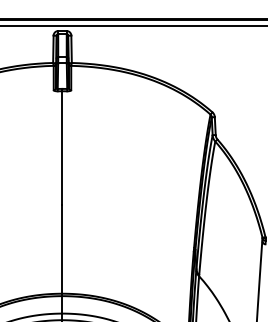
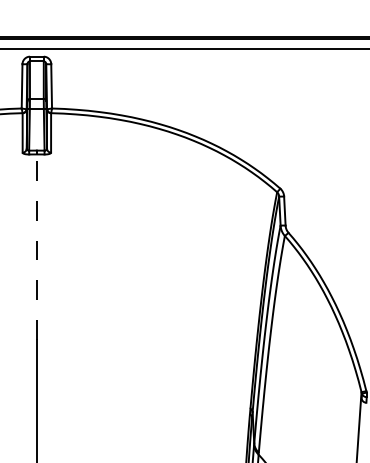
line: (62, 147) -> (36, 245), solid -> dashed

